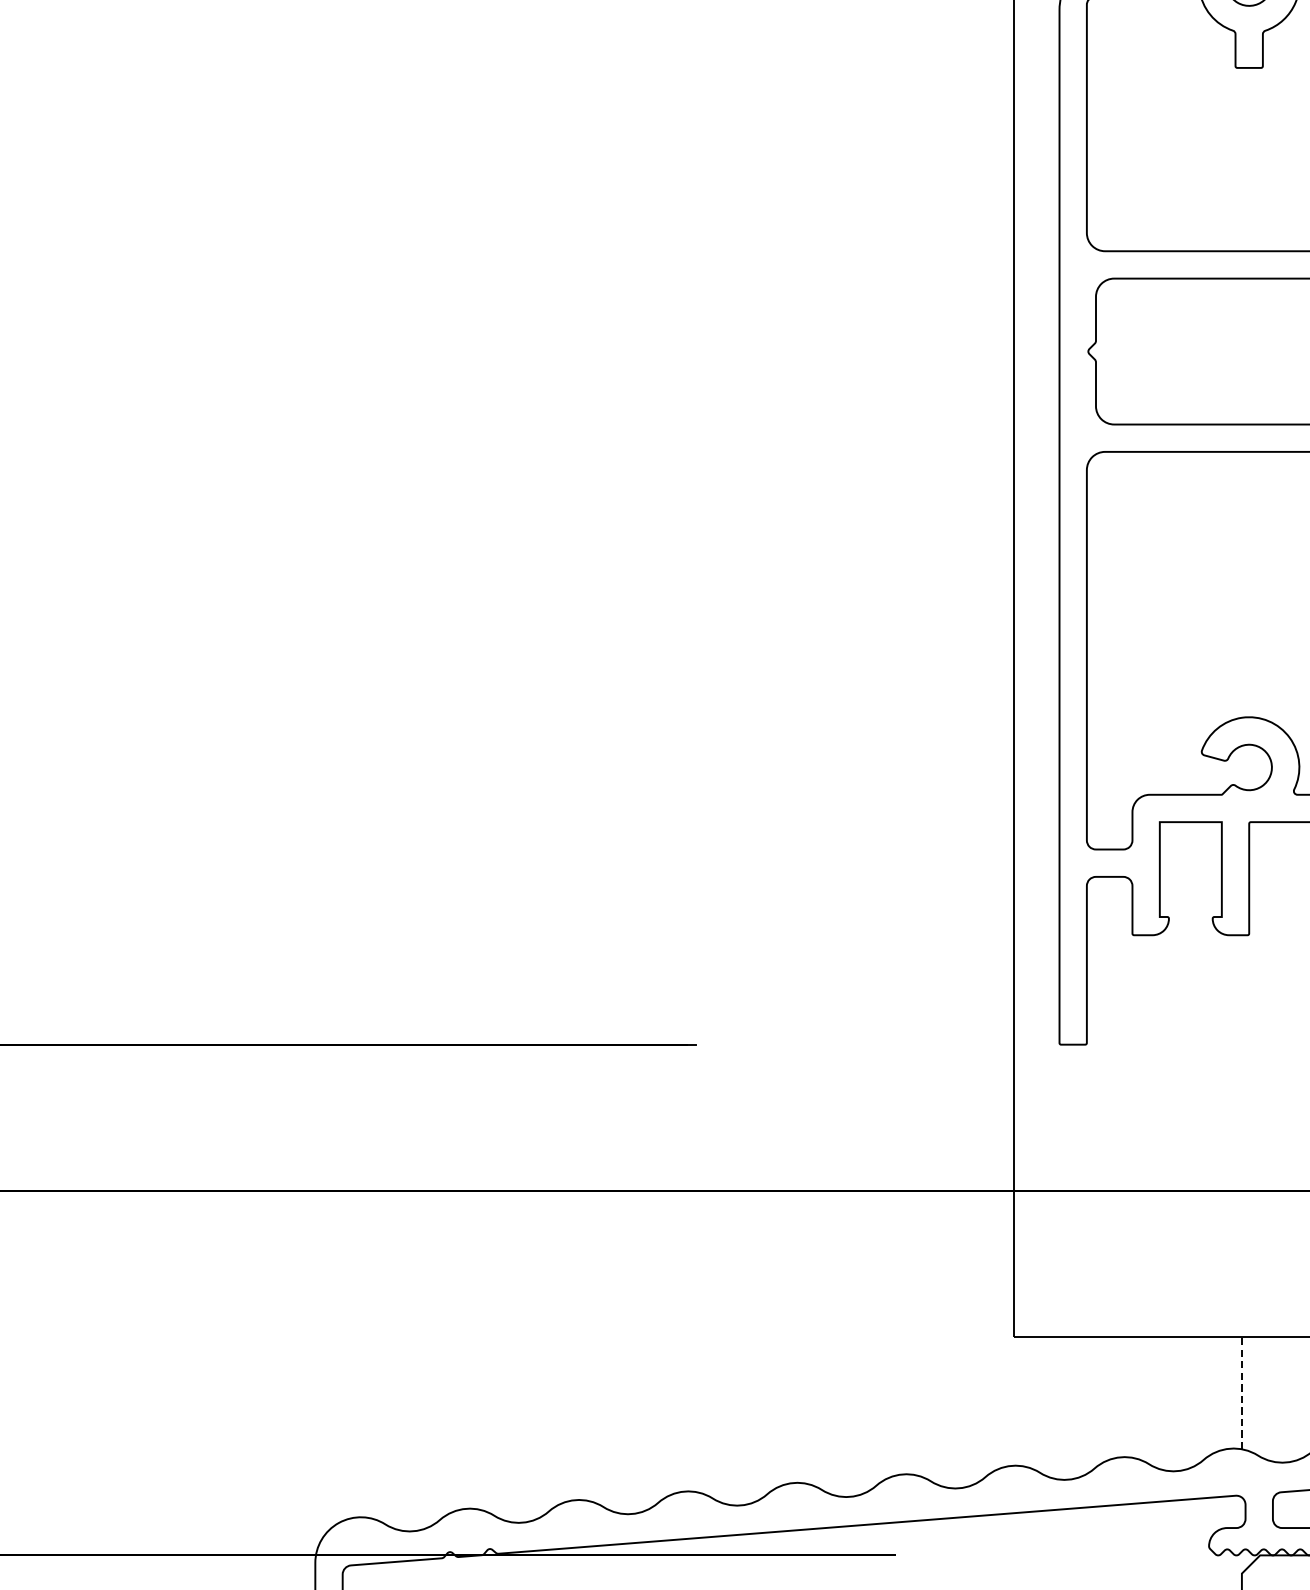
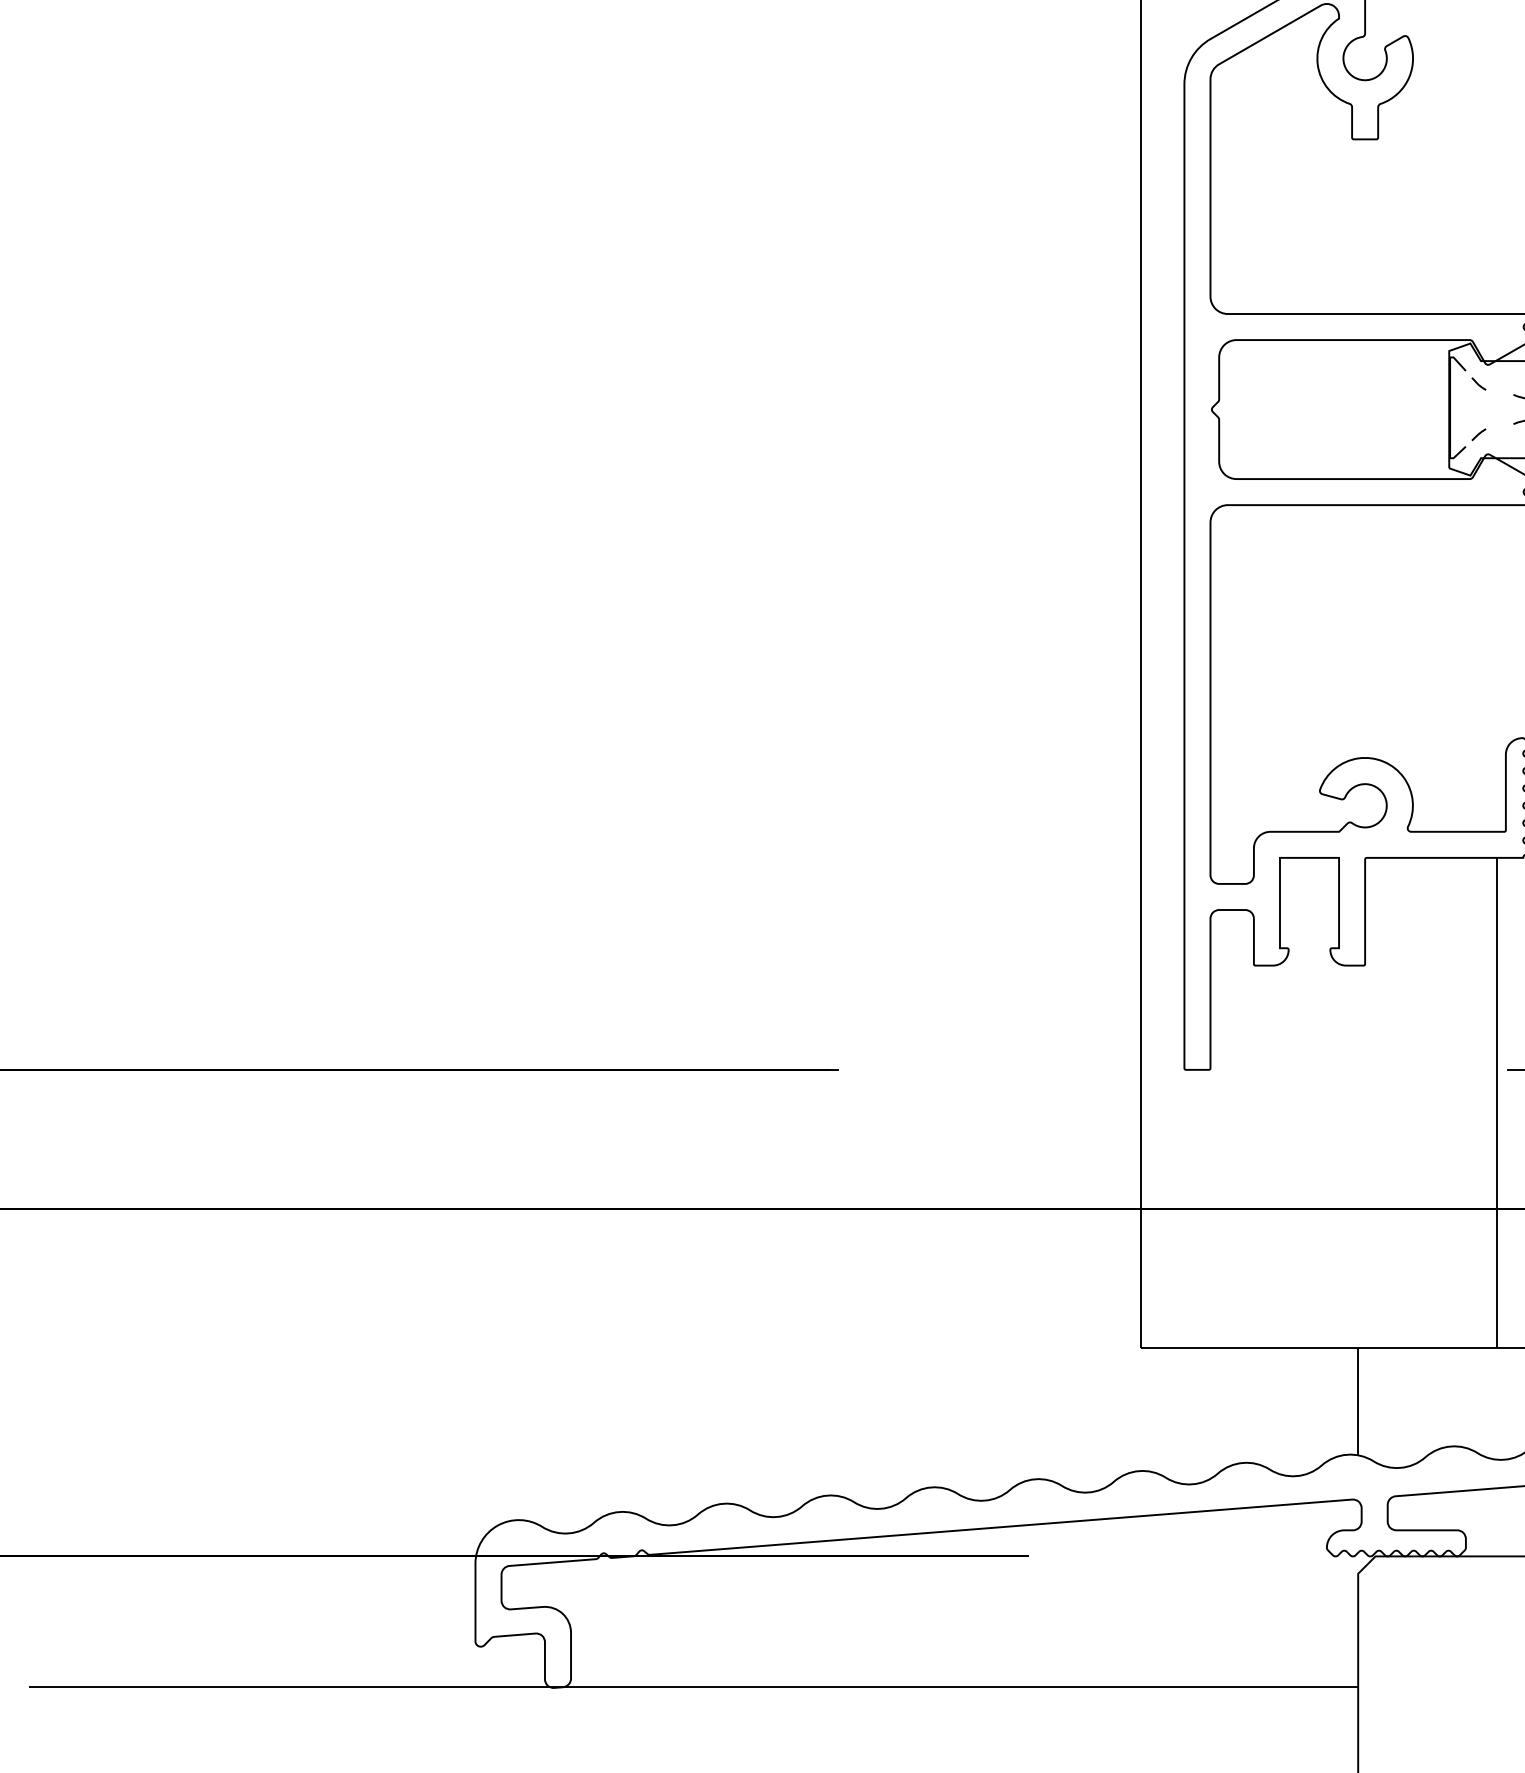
line: (1242, 1392) -> (1358, 1401), dashed -> solid

